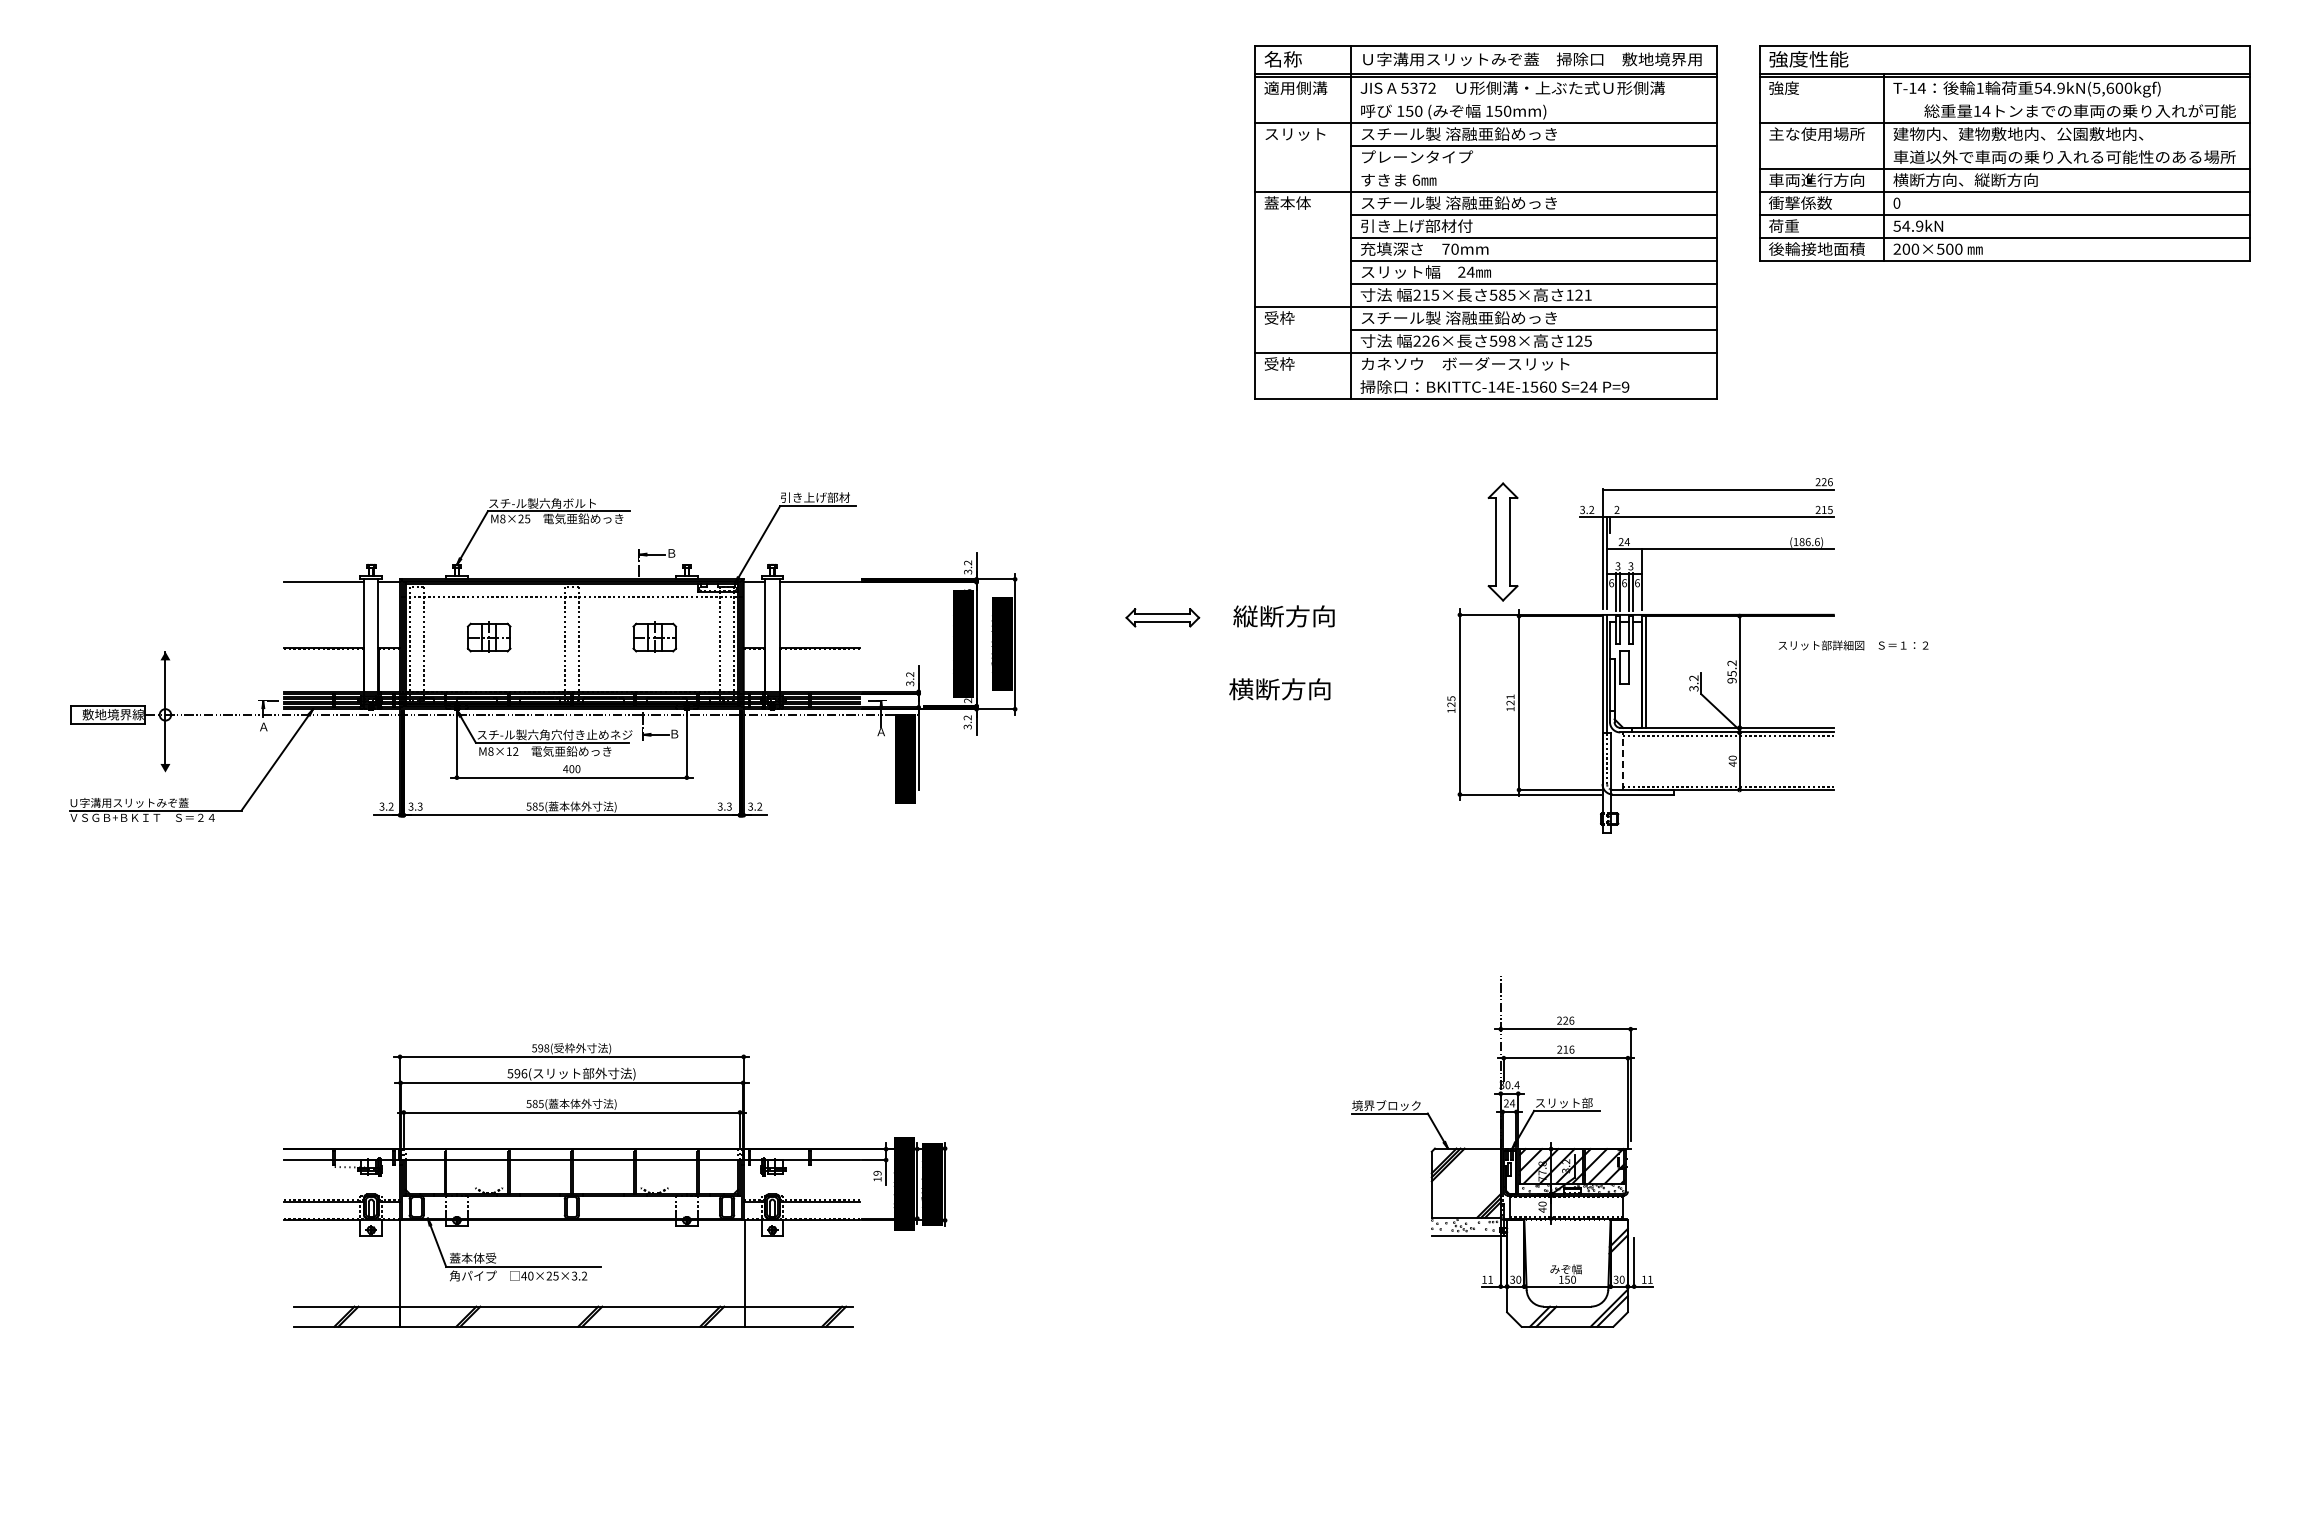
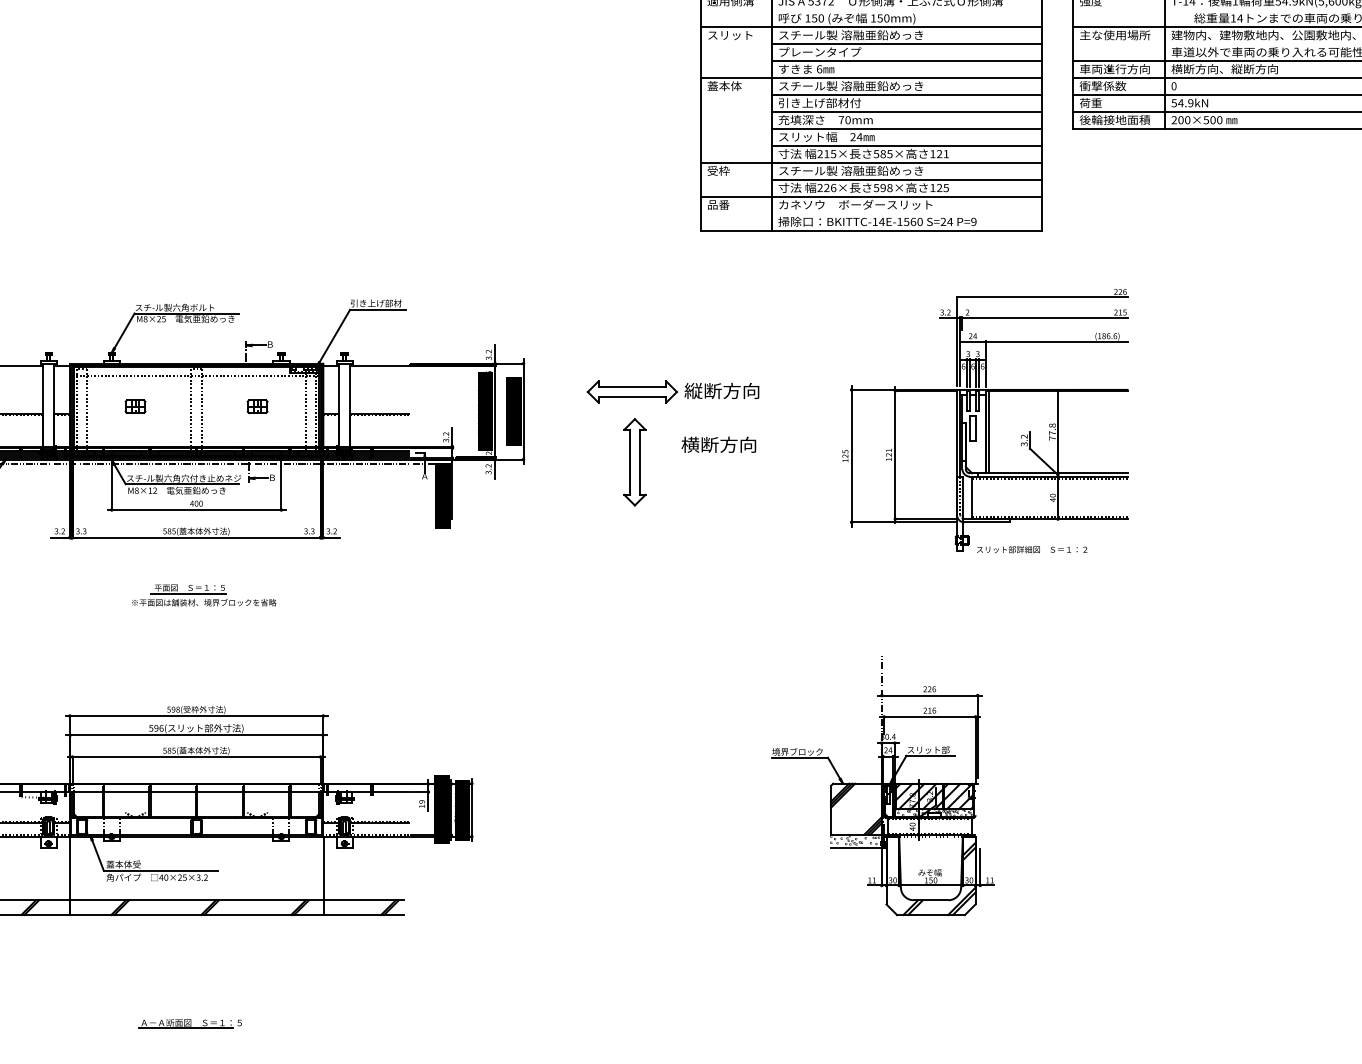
line: (1534, 169) -> (906, 61), added
text: (1279, 363) -> (718, 204), 受枠 -> 品番
part: (1502, 541) -> (634, 461), moved
part: (1162, 617) -> (632, 391), size x1.67
part: (488, 637) -> (135, 406), size x0.62
part: (654, 637) -> (257, 406), size x0.62
text: (1853, 645) -> (1032, 549), moved
text: (1731, 671) -> (1052, 431), 95.2 -> 77.8
line: (1622, 761) -> (971, 498), dashed -> solid
part: (581, 893) -> (203, 595), added
part: (563, 1473) -> (190, 1023), added

